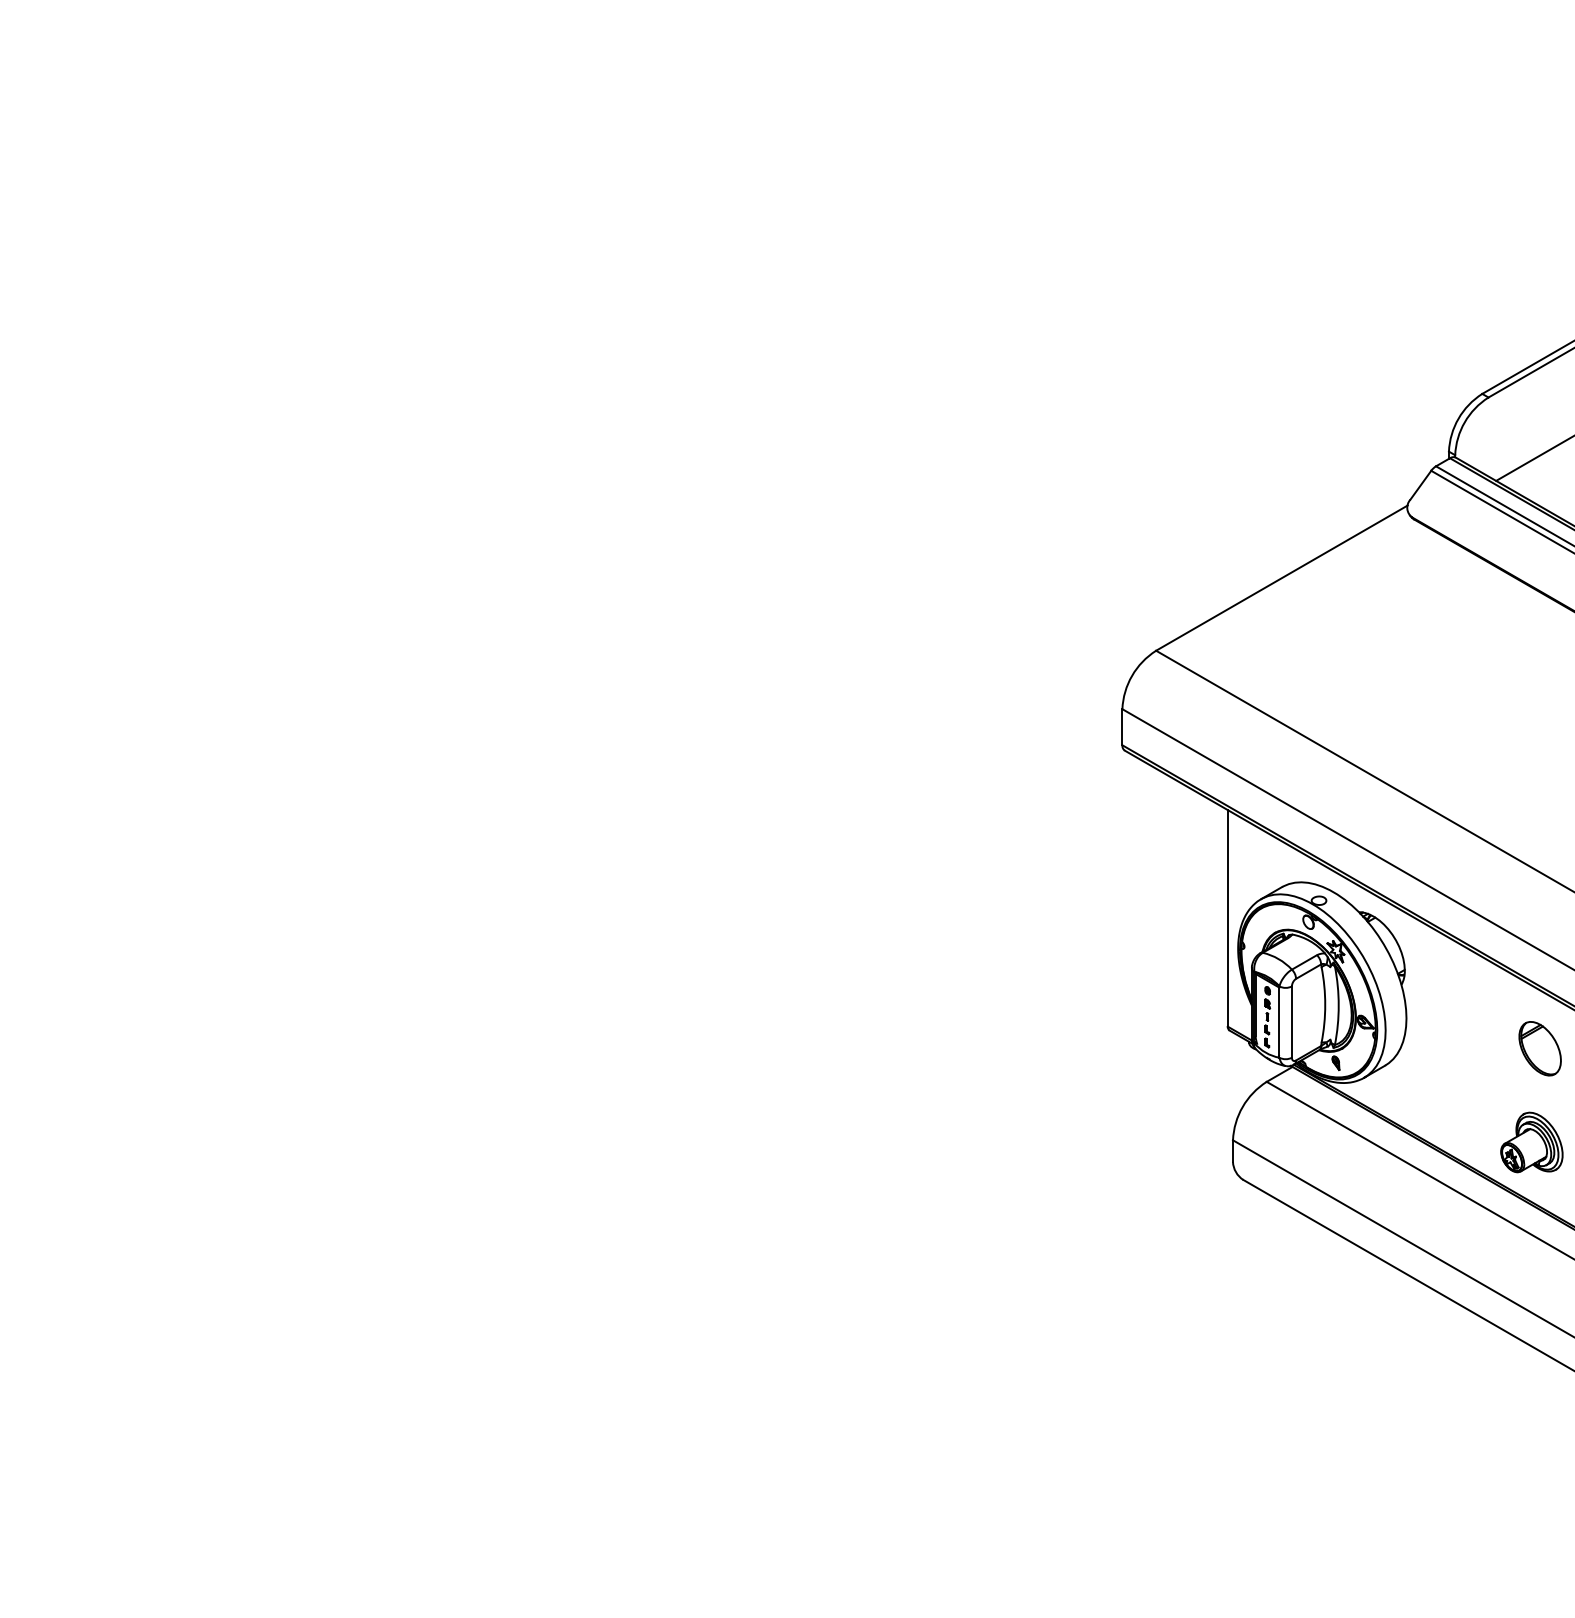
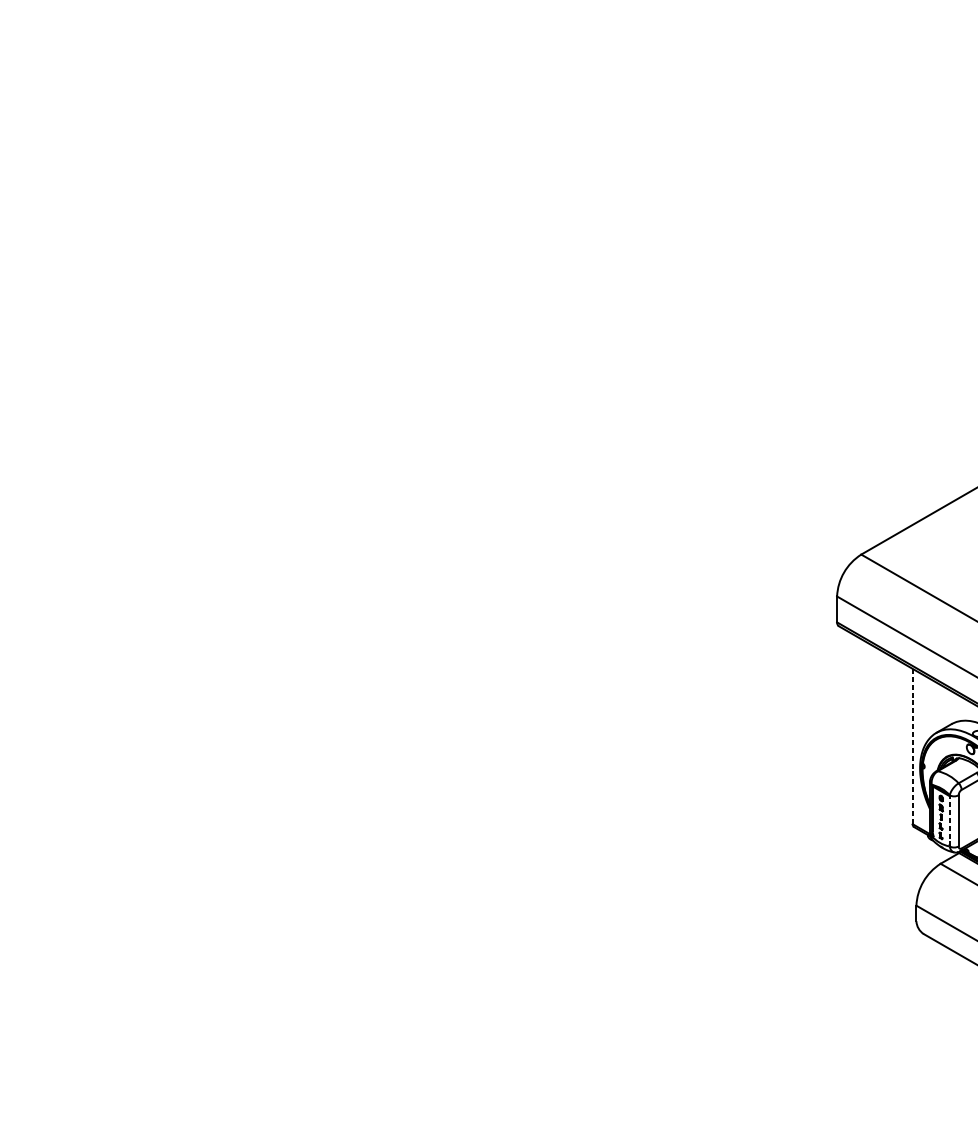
line: (1227, 918) -> (912, 746), solid -> dashed
line: (1279, 1022) -> (949, 821), solid -> dashed

